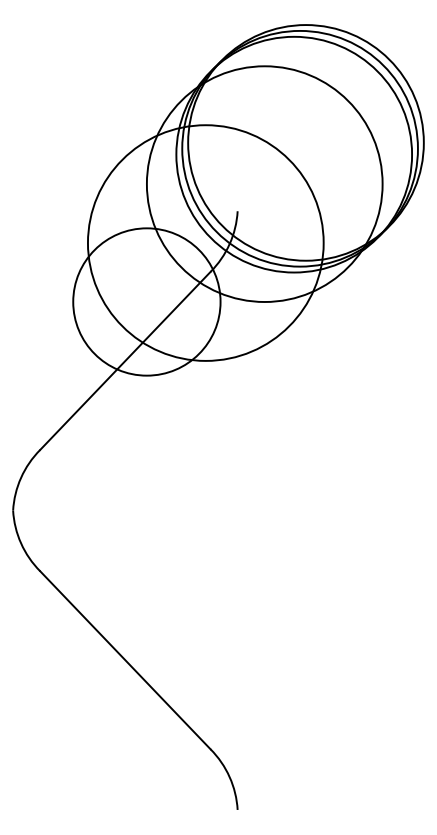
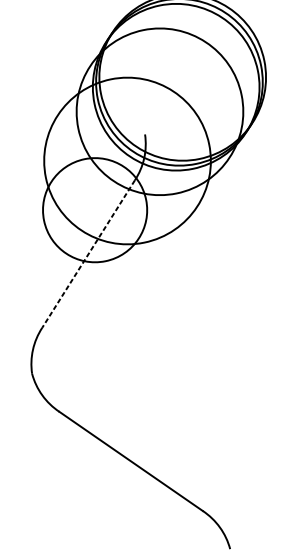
line: (125, 361) -> (88, 254), solid -> dashed

